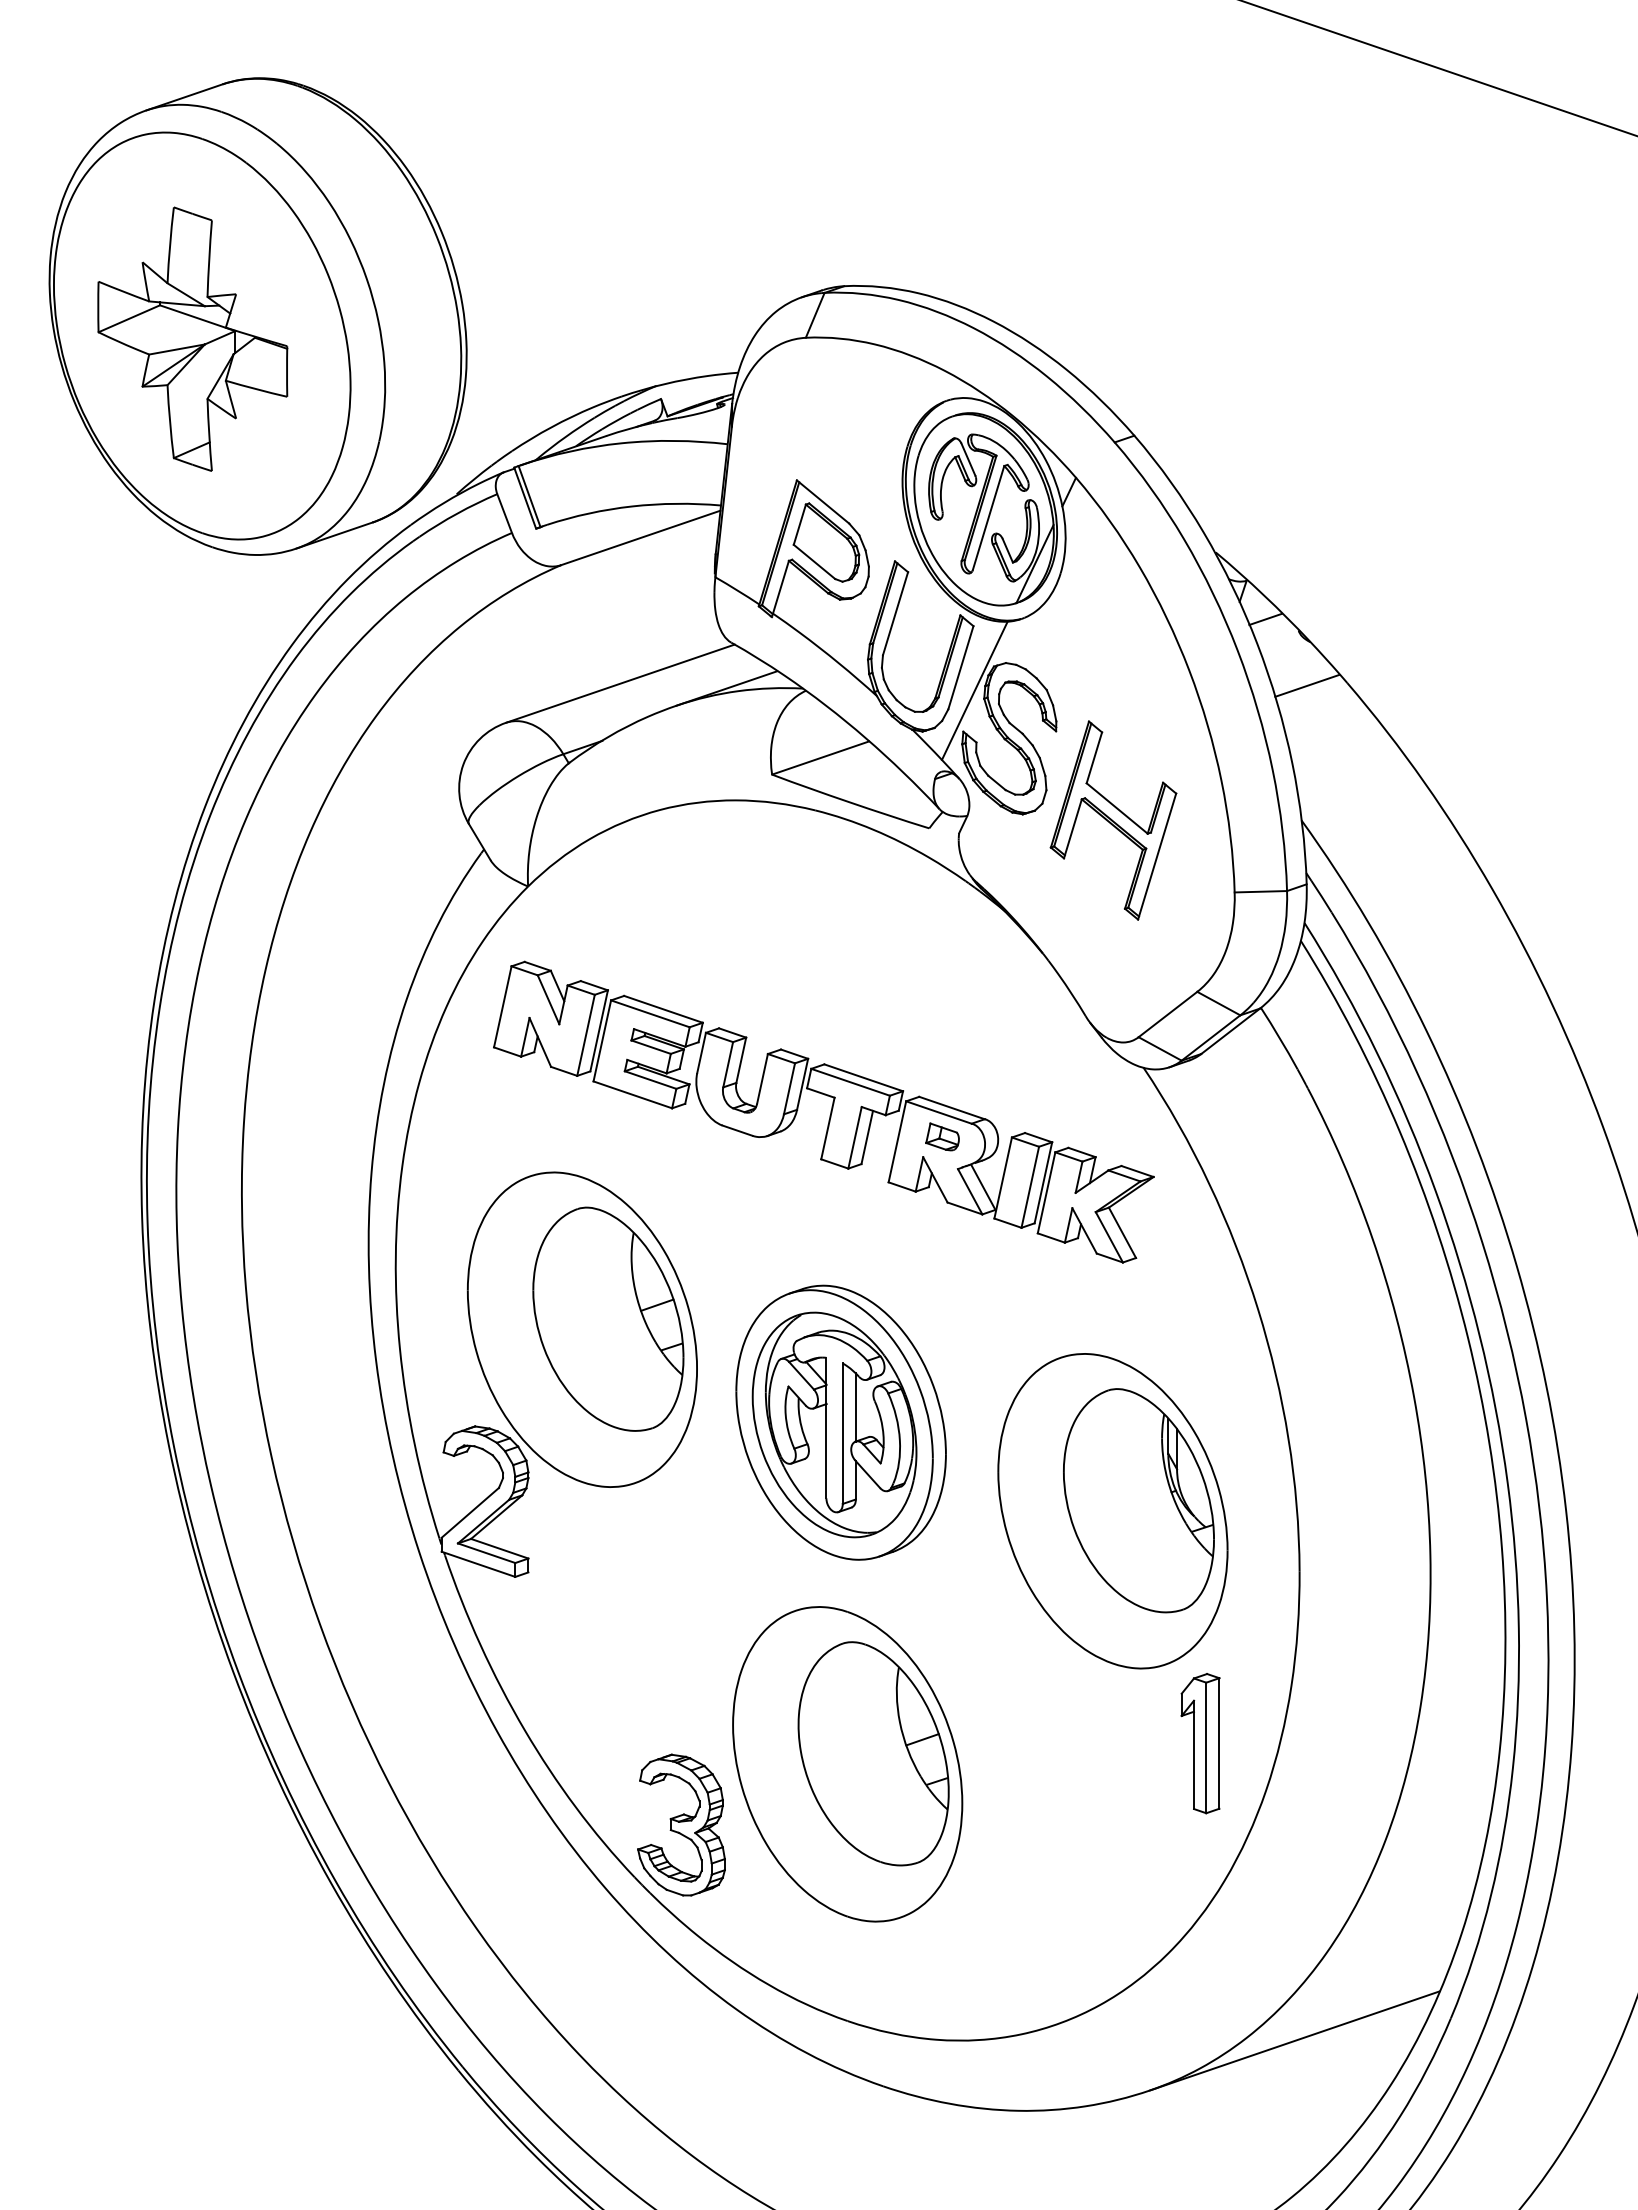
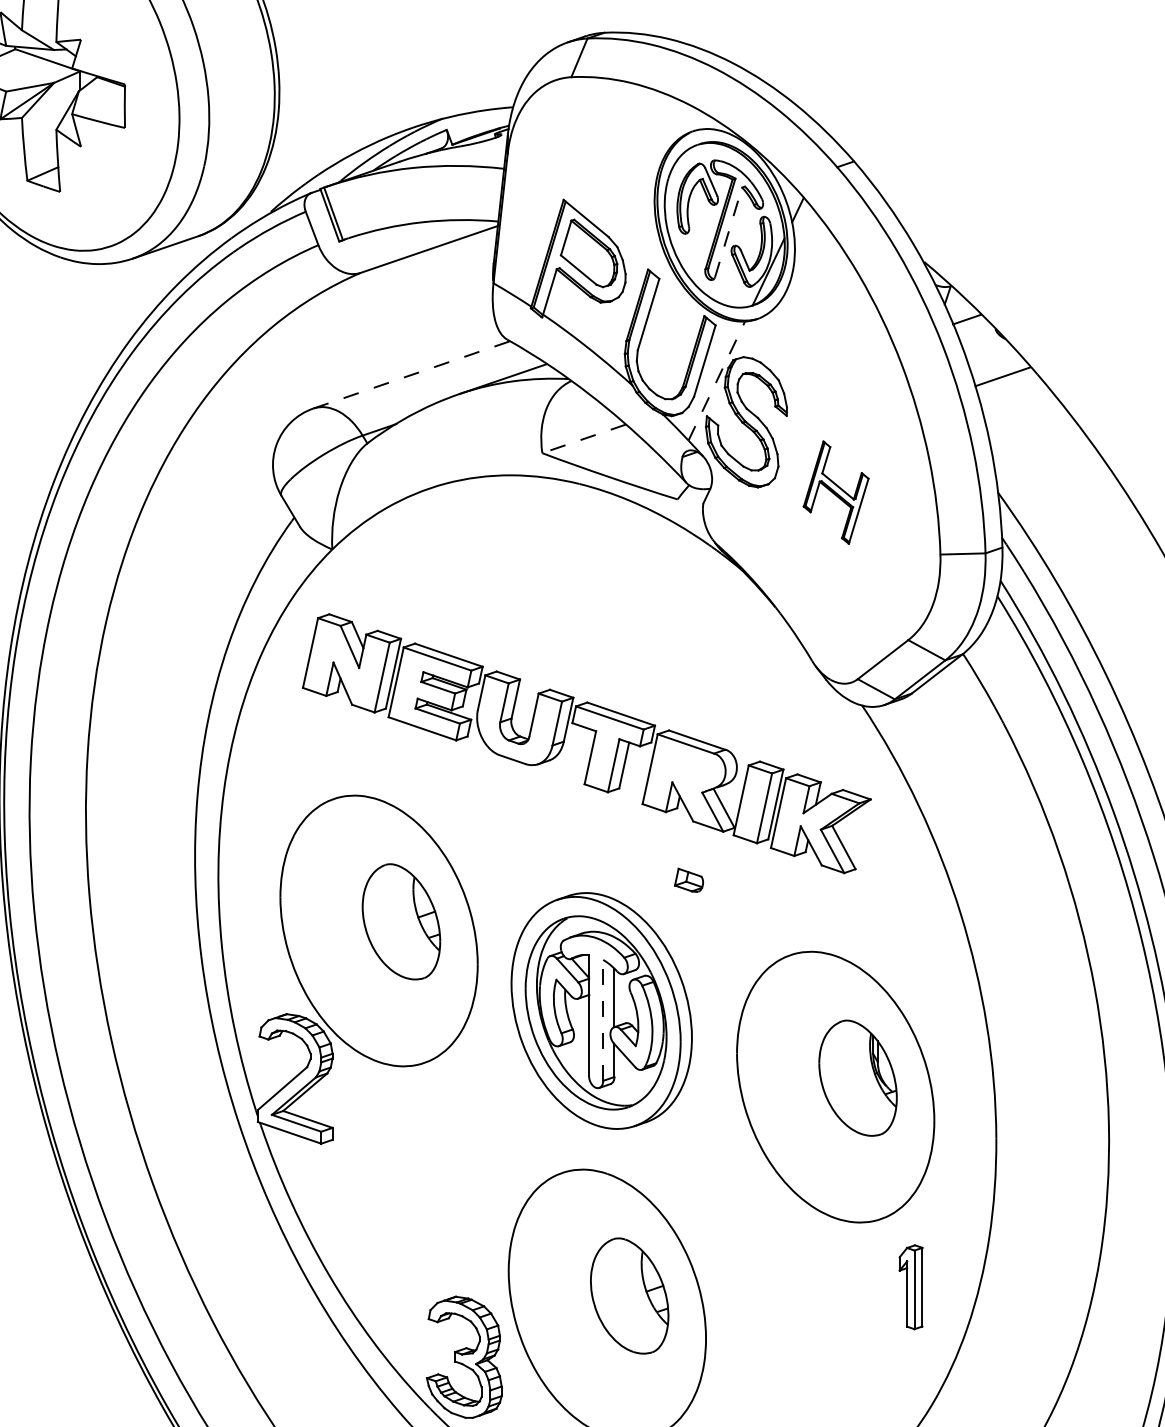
line: (988, 517) -> (728, 231), solid -> dashed
line: (620, 683) -> (411, 374), solid -> dashed
line: (974, 690) -> (716, 380), solid -> dashed
line: (820, 758) -> (583, 439), solid -> dashed
part: (1113, 820) -> (836, 492), size x0.6
part: (942, 1136) -> (688, 879), moved
part: (608, 1318) -> (401, 921), size x0.6
line: (842, 1433) -> (602, 1020), solid -> dashed
part: (1138, 1500) -> (857, 1077), size x0.6
part: (1200, 1743) -> (911, 1287), size x0.7
part: (873, 1753) -> (629, 1295), size x0.6

